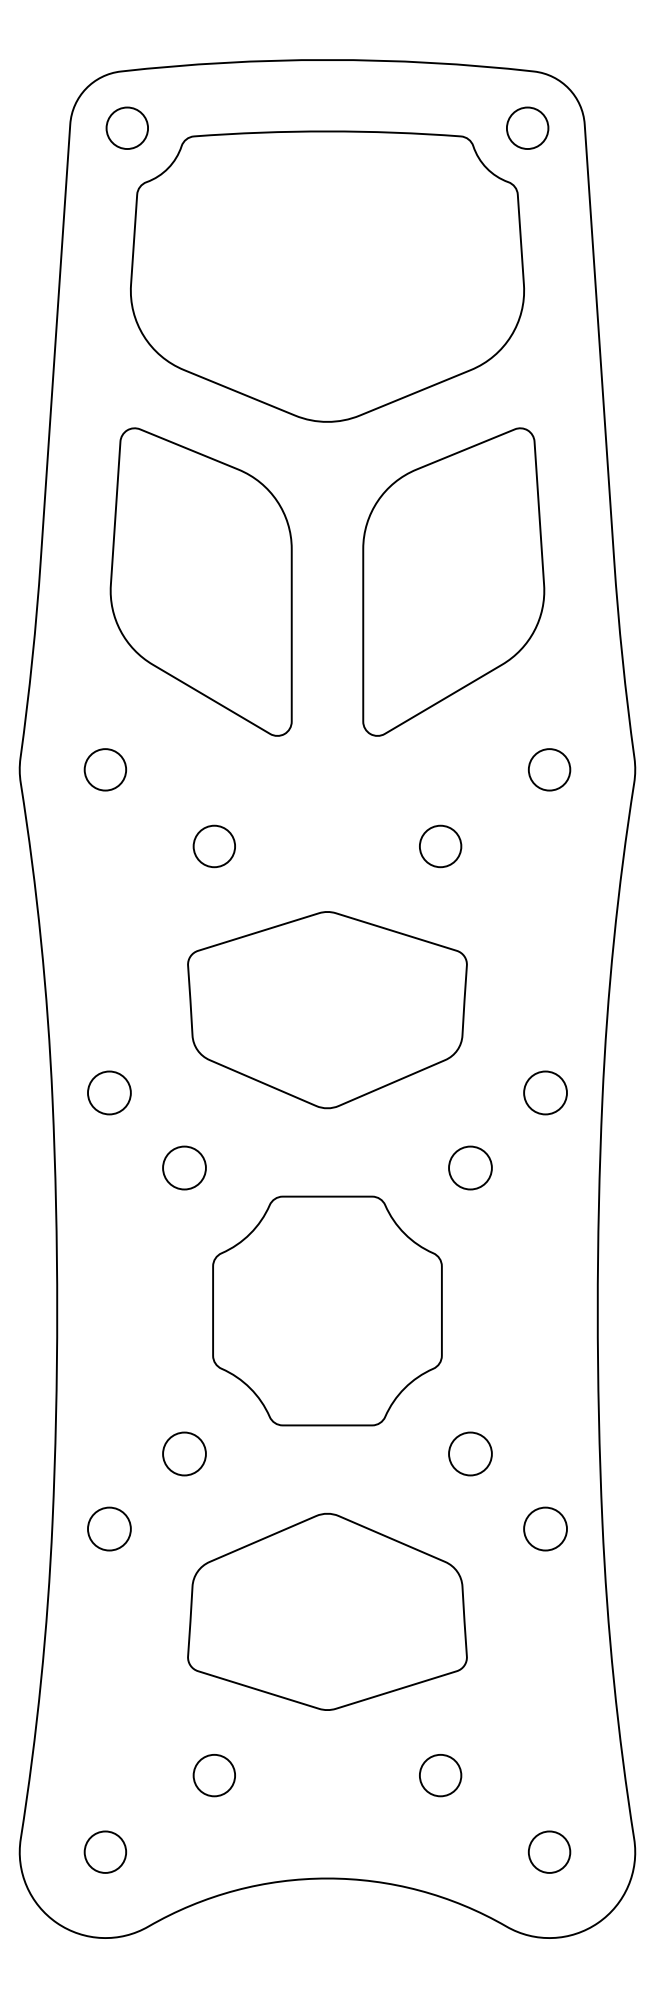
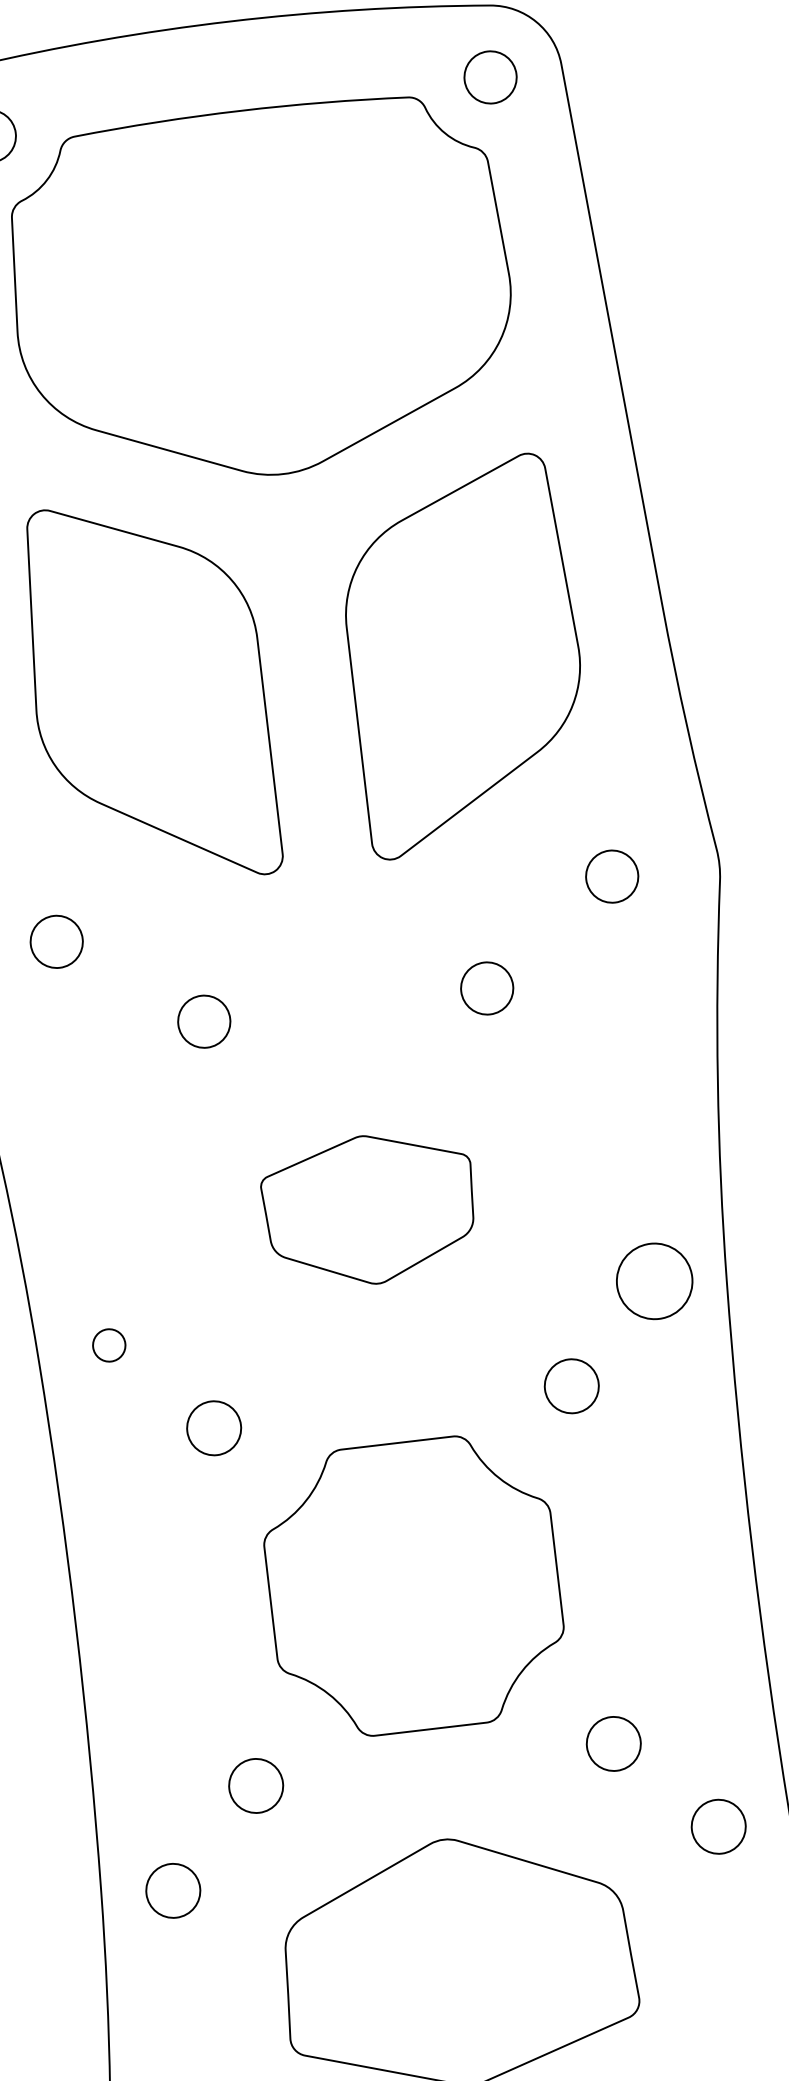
part: (327, 1010) -> (369, 1210), size x0.6
circle: (109, 1092) -> (109, 1344), size x0.6
circle: (545, 1092) -> (654, 1280), size x1.4

